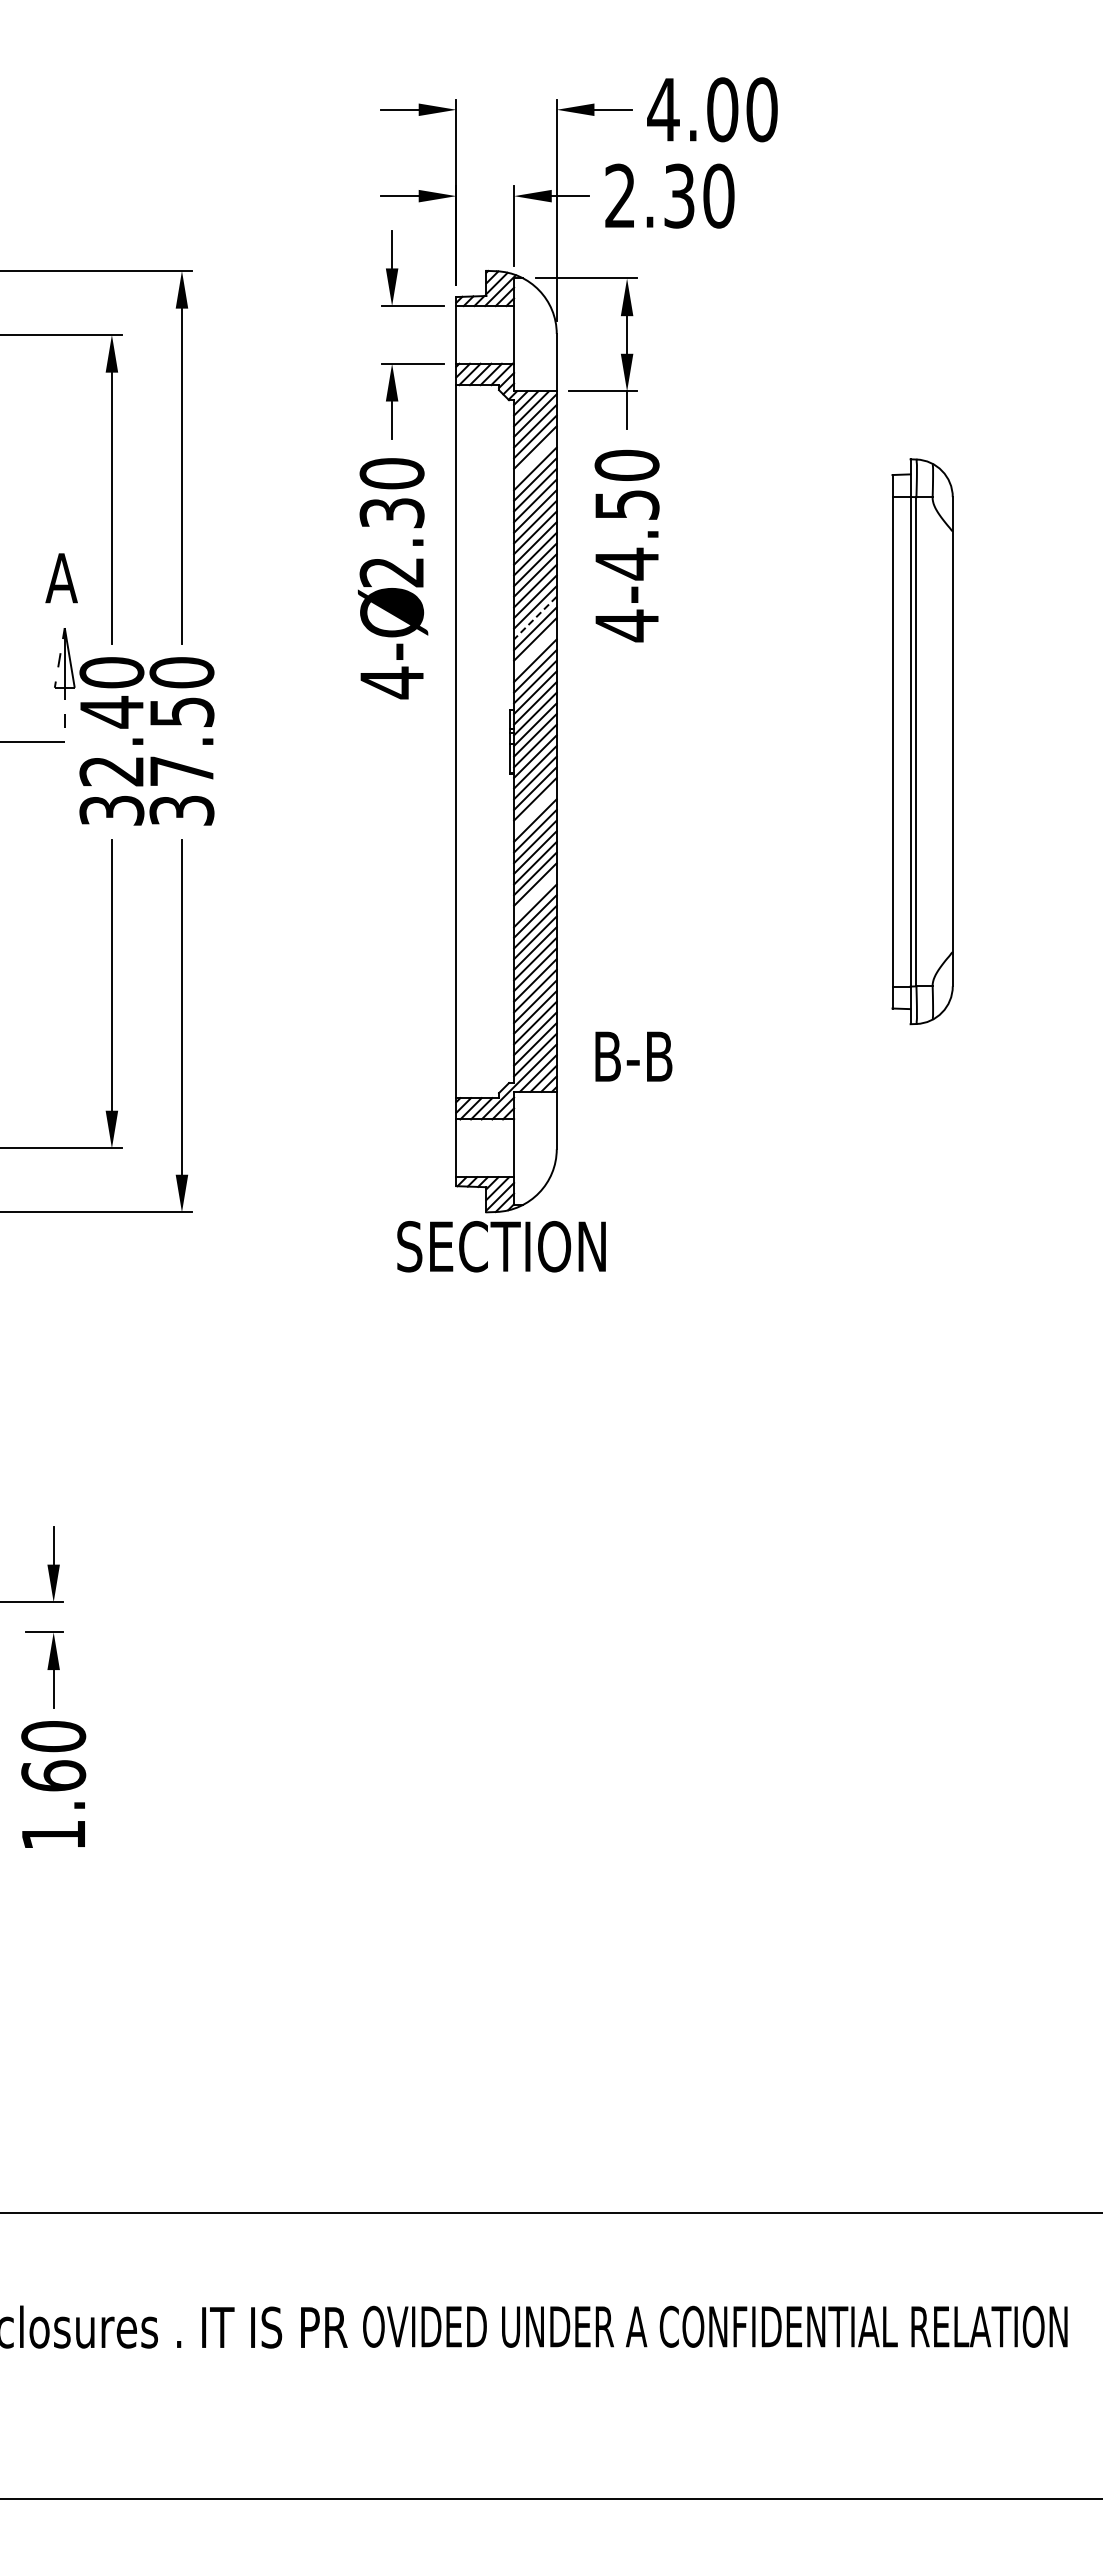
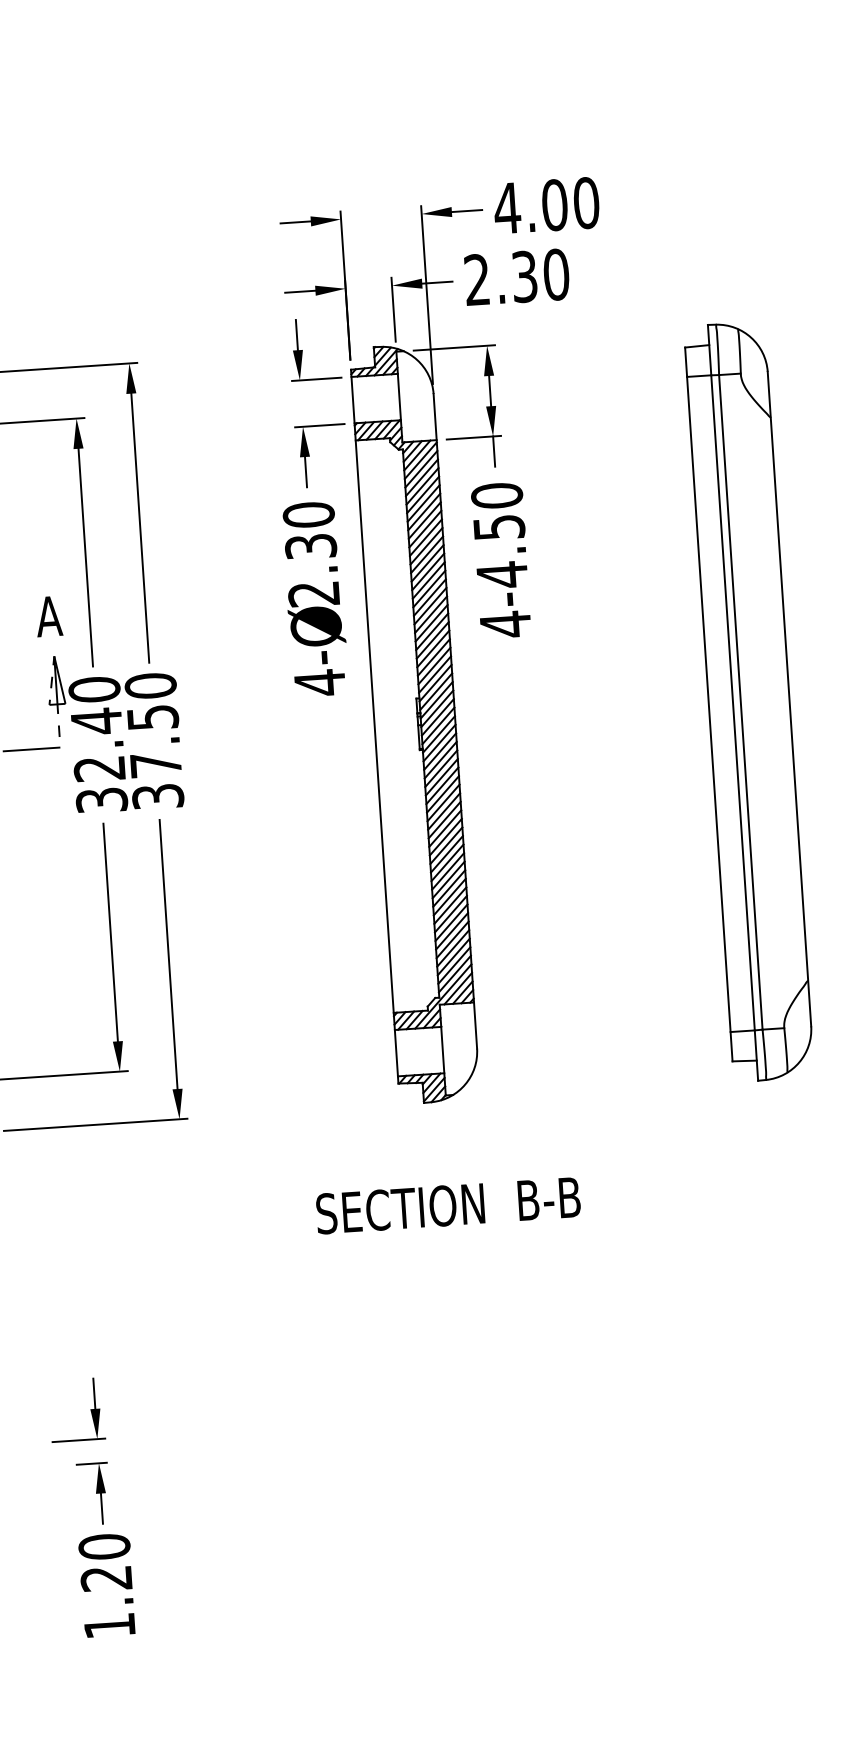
line: (535, 457) -> (423, 494), added
line: (535, 618) -> (431, 623), dashed -> solid
line: (535, 649) -> (433, 648), added
part: (922, 741) -> (748, 701), size x1.67
line: (535, 809) -> (441, 776), added
line: (535, 894) -> (446, 845), added
text: (633, 1056) -> (548, 1198), moved
text: (501, 1246) -> (400, 1208), moved
text: (53, 1775) -> (106, 1578), 1.60 -> 1.20

